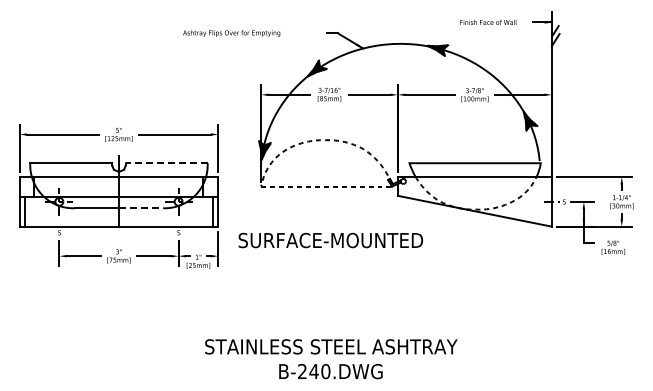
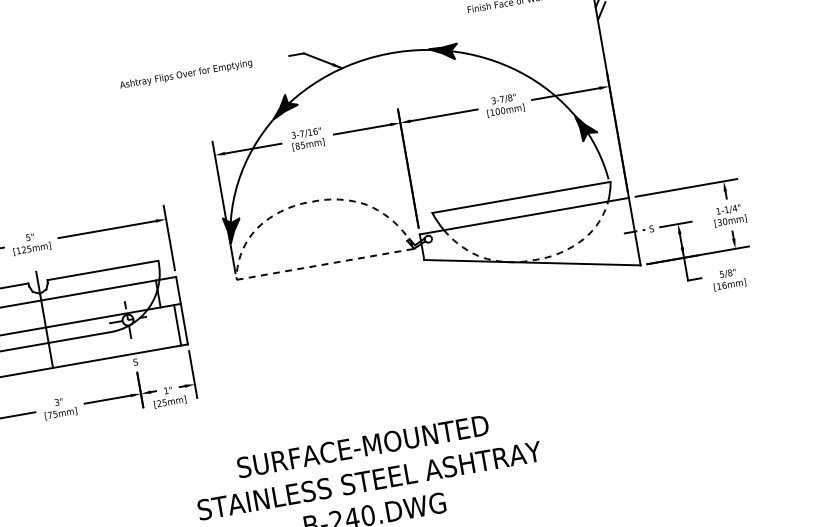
text: (231, 33) -> (185, 74), moved
line: (166, 163) -> (102, 270), dashed -> solid
line: (141, 208) -> (79, 337), dashed -> solid
text: (330, 240) -> (362, 446), moved

